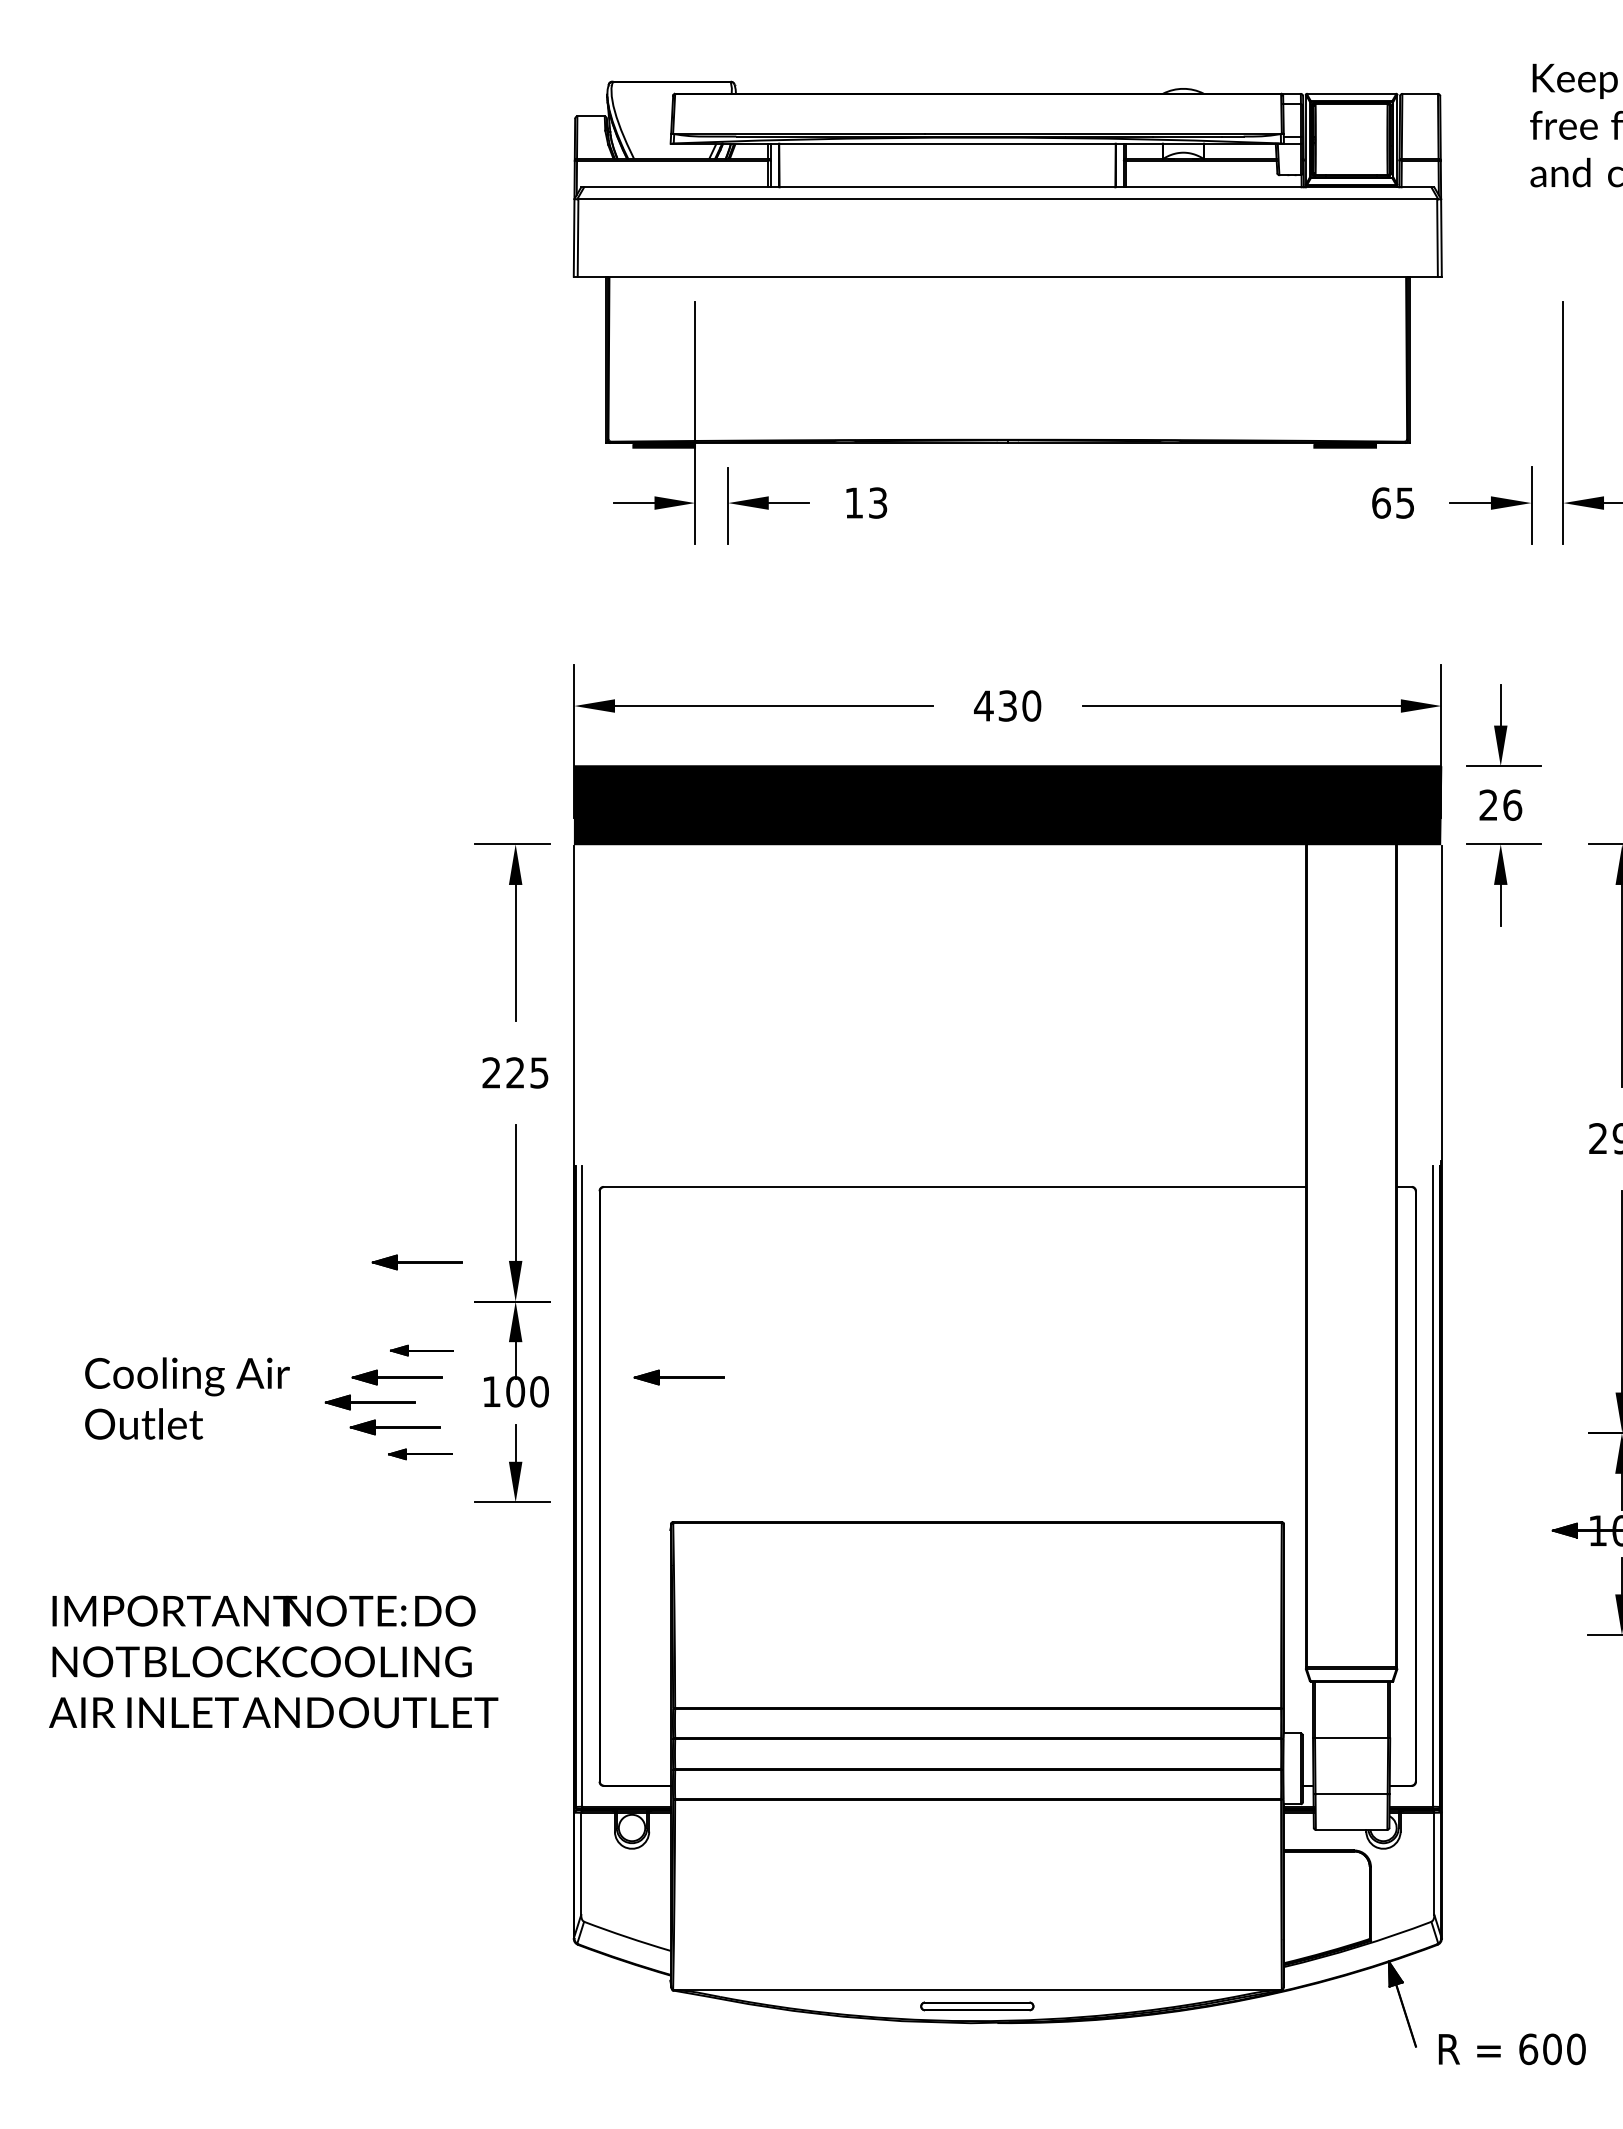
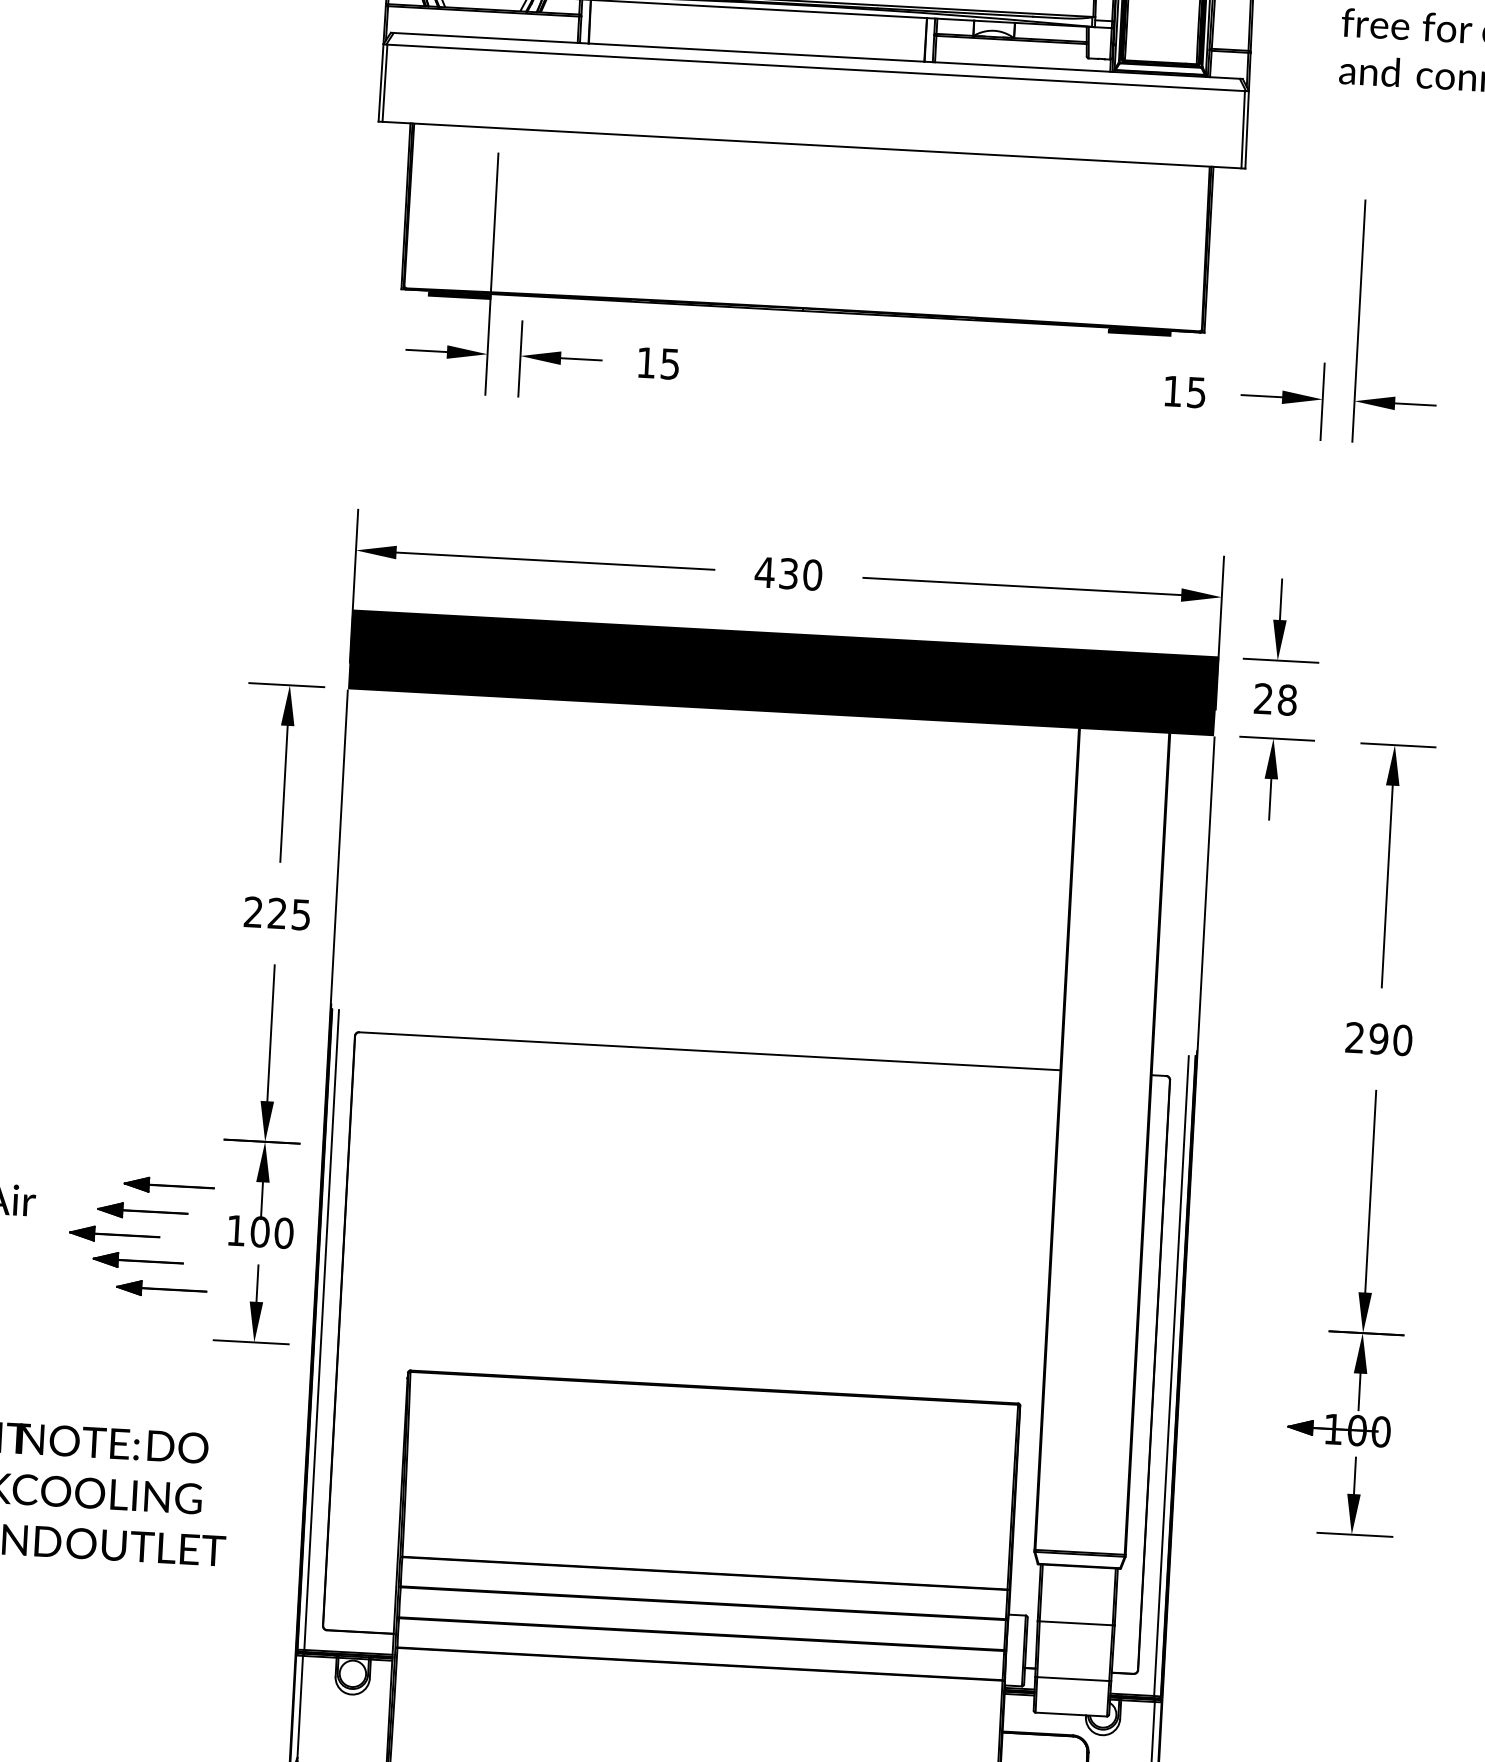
text: (878, 502) -> (670, 363), 13 -> 15
text: (1381, 502) -> (1172, 390), 65 -> 15
text: (1512, 804) -> (1287, 699), 26 -> 28
part: (416, 1262) -> (168, 1097), removed
part: (421, 1350) -> (168, 1185), size x1.43
part: (678, 1377) -> (423, 1226), removed
part: (419, 1454) -> (160, 1289), size x1.43

